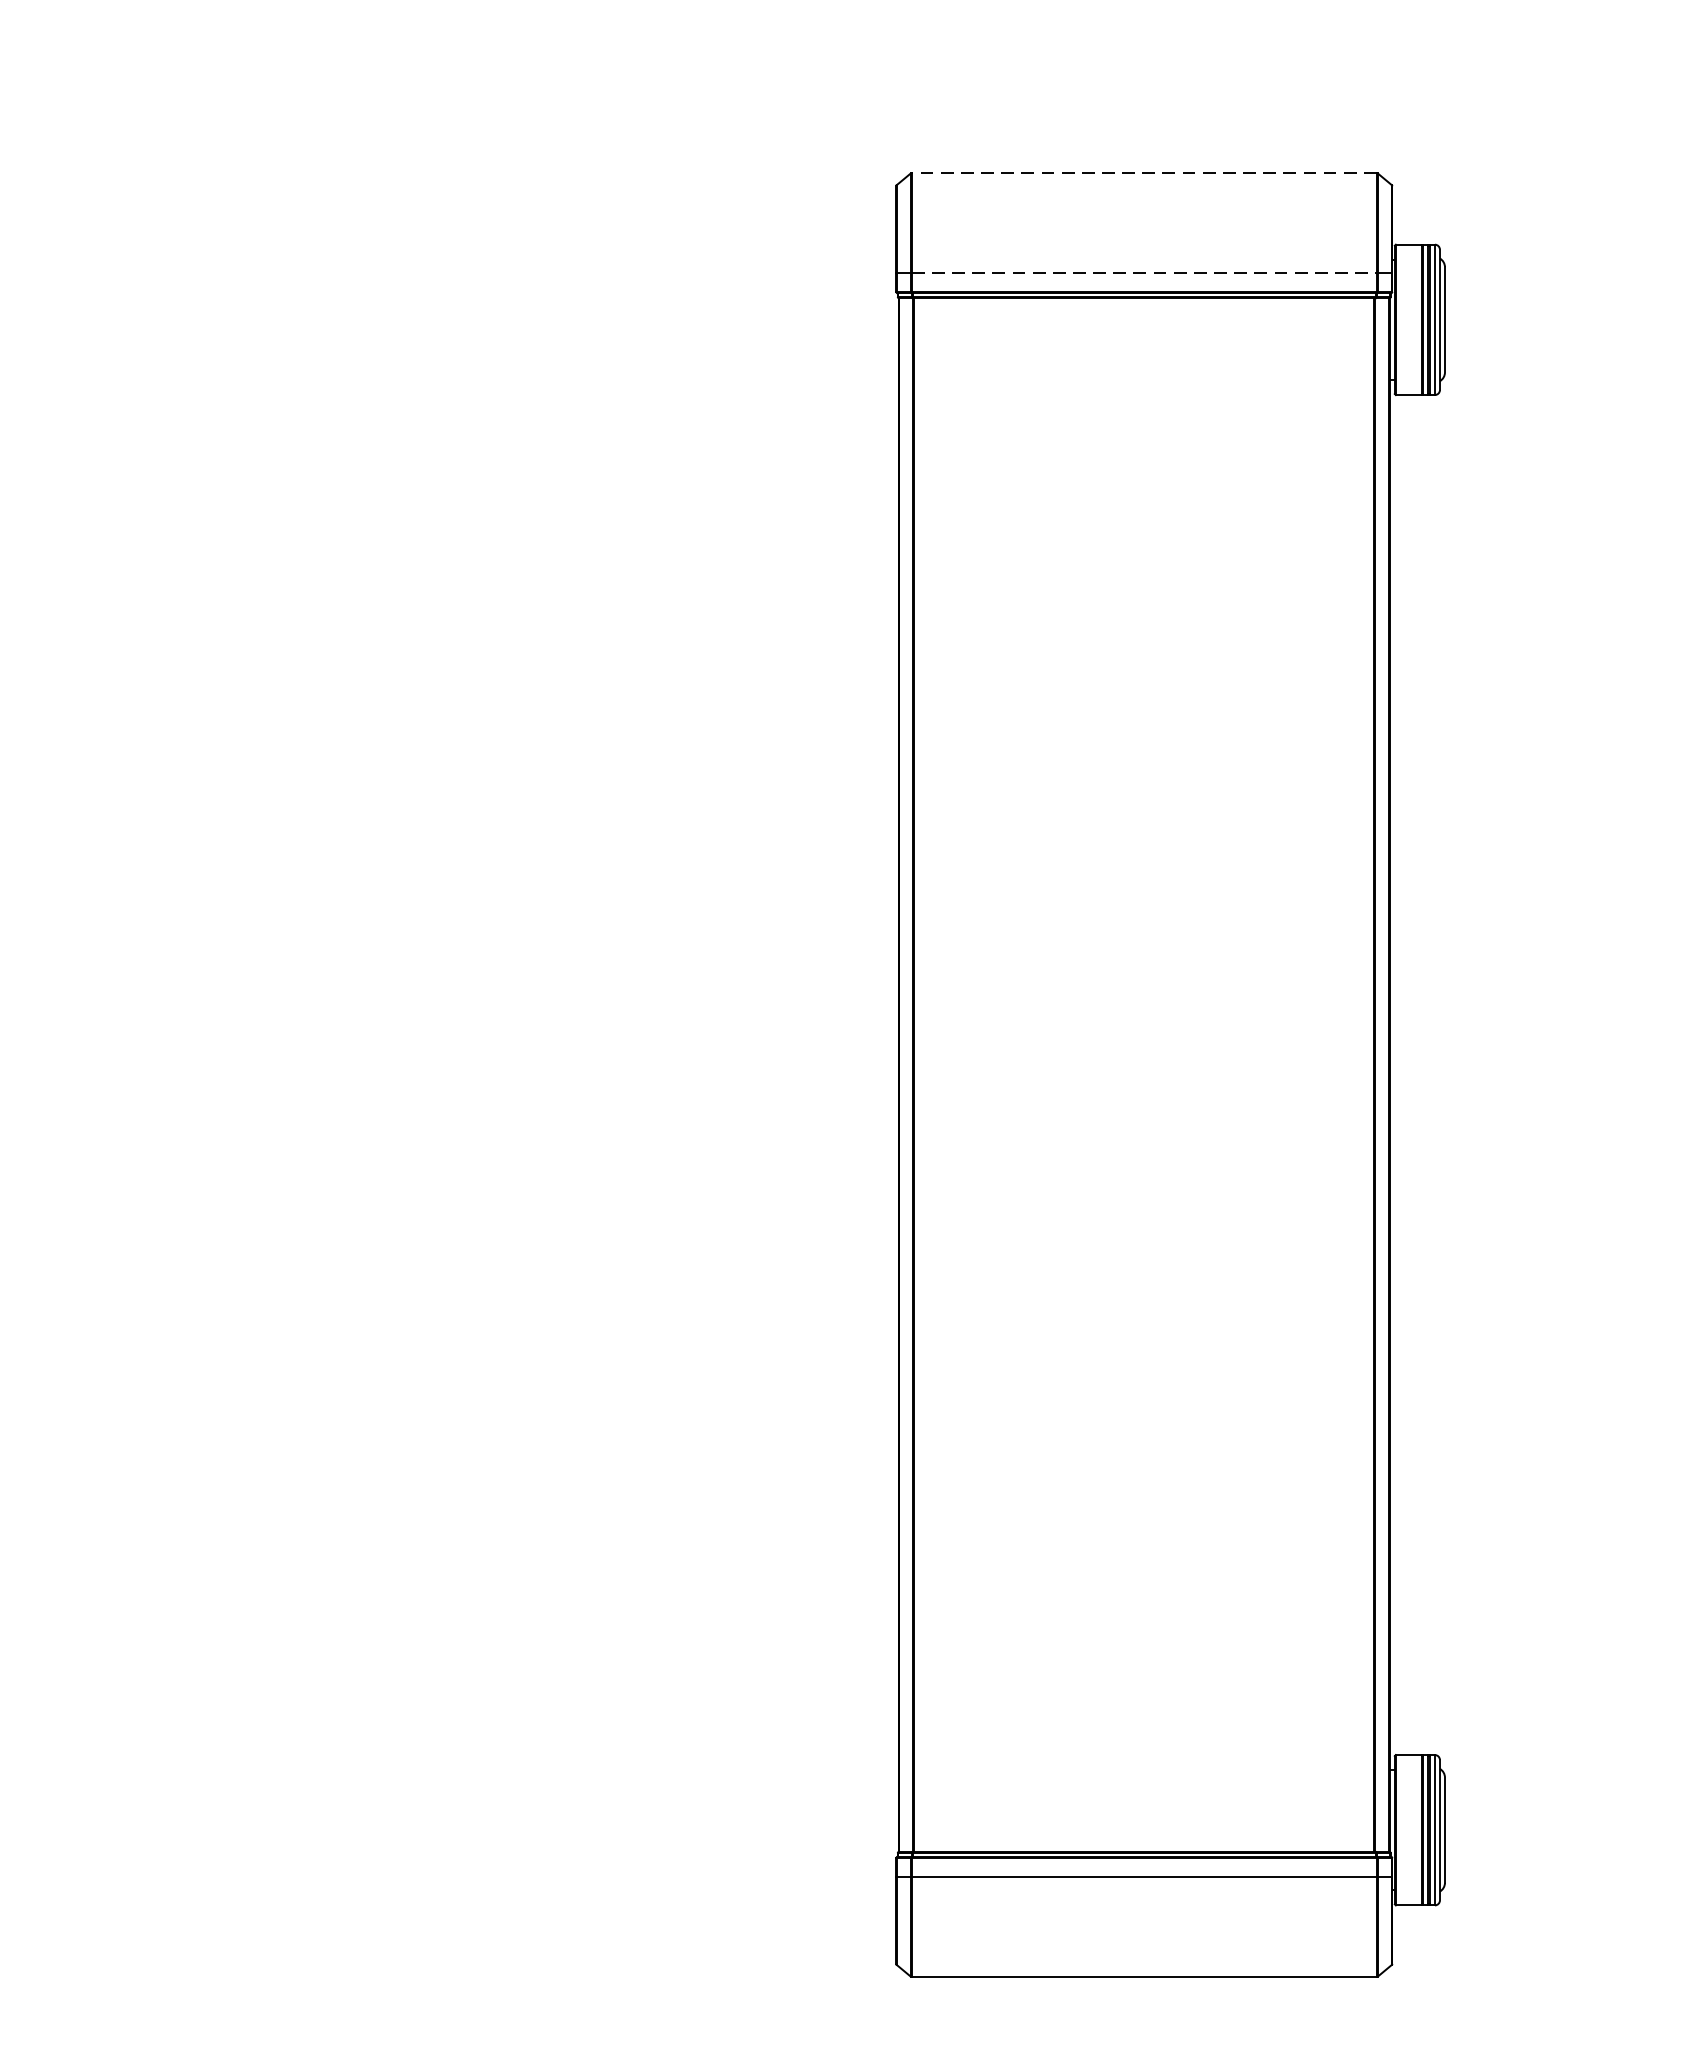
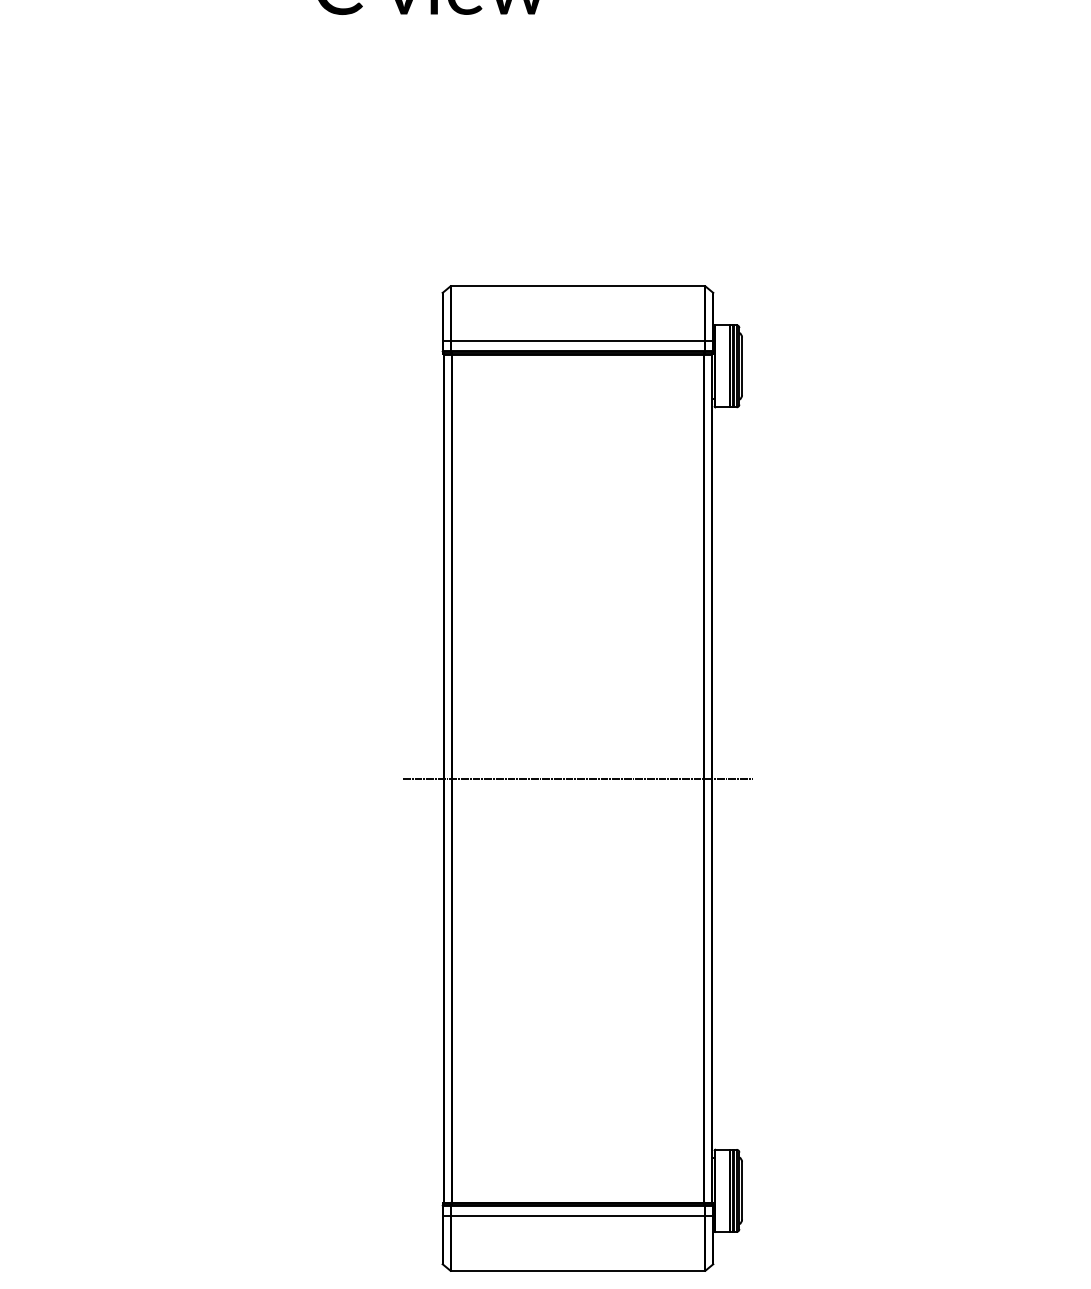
line: (1143, 173) -> (577, 286), dashed -> solid
line: (1143, 272) -> (577, 340), dashed -> solid
line: (1143, 1074) -> (577, 778), added

